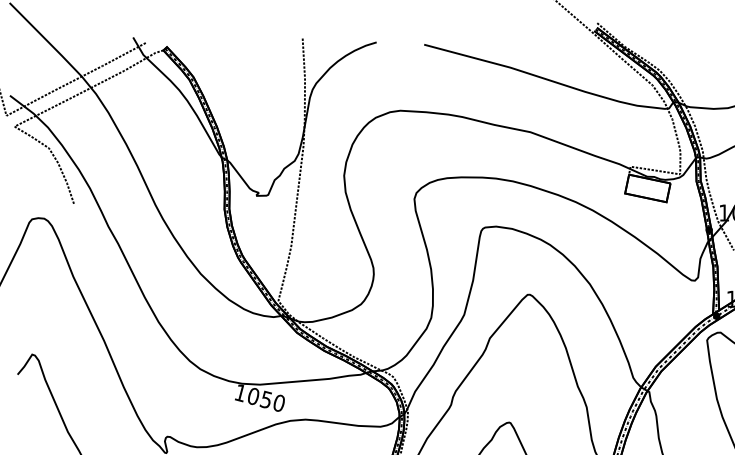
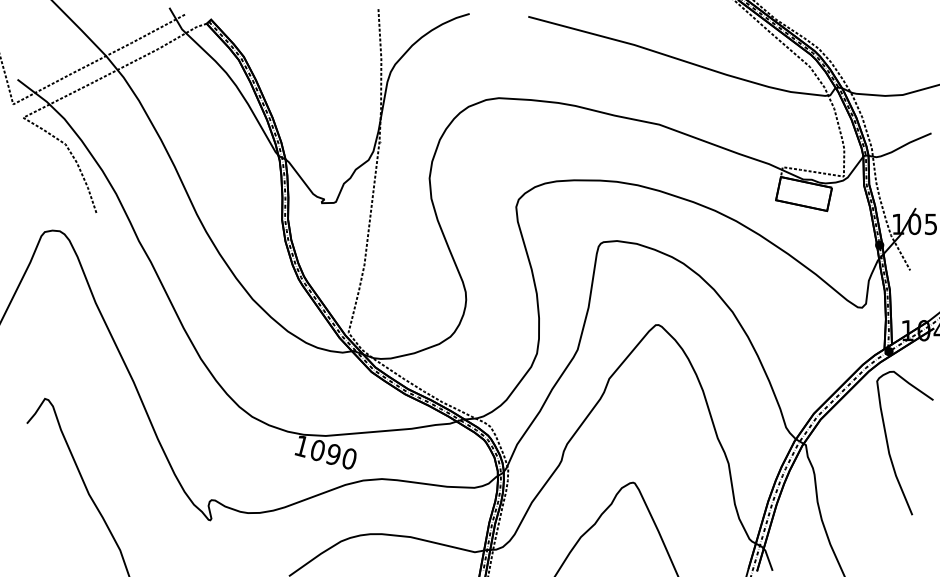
text: (265, 399) -> (332, 454), 1050 -> 1090

